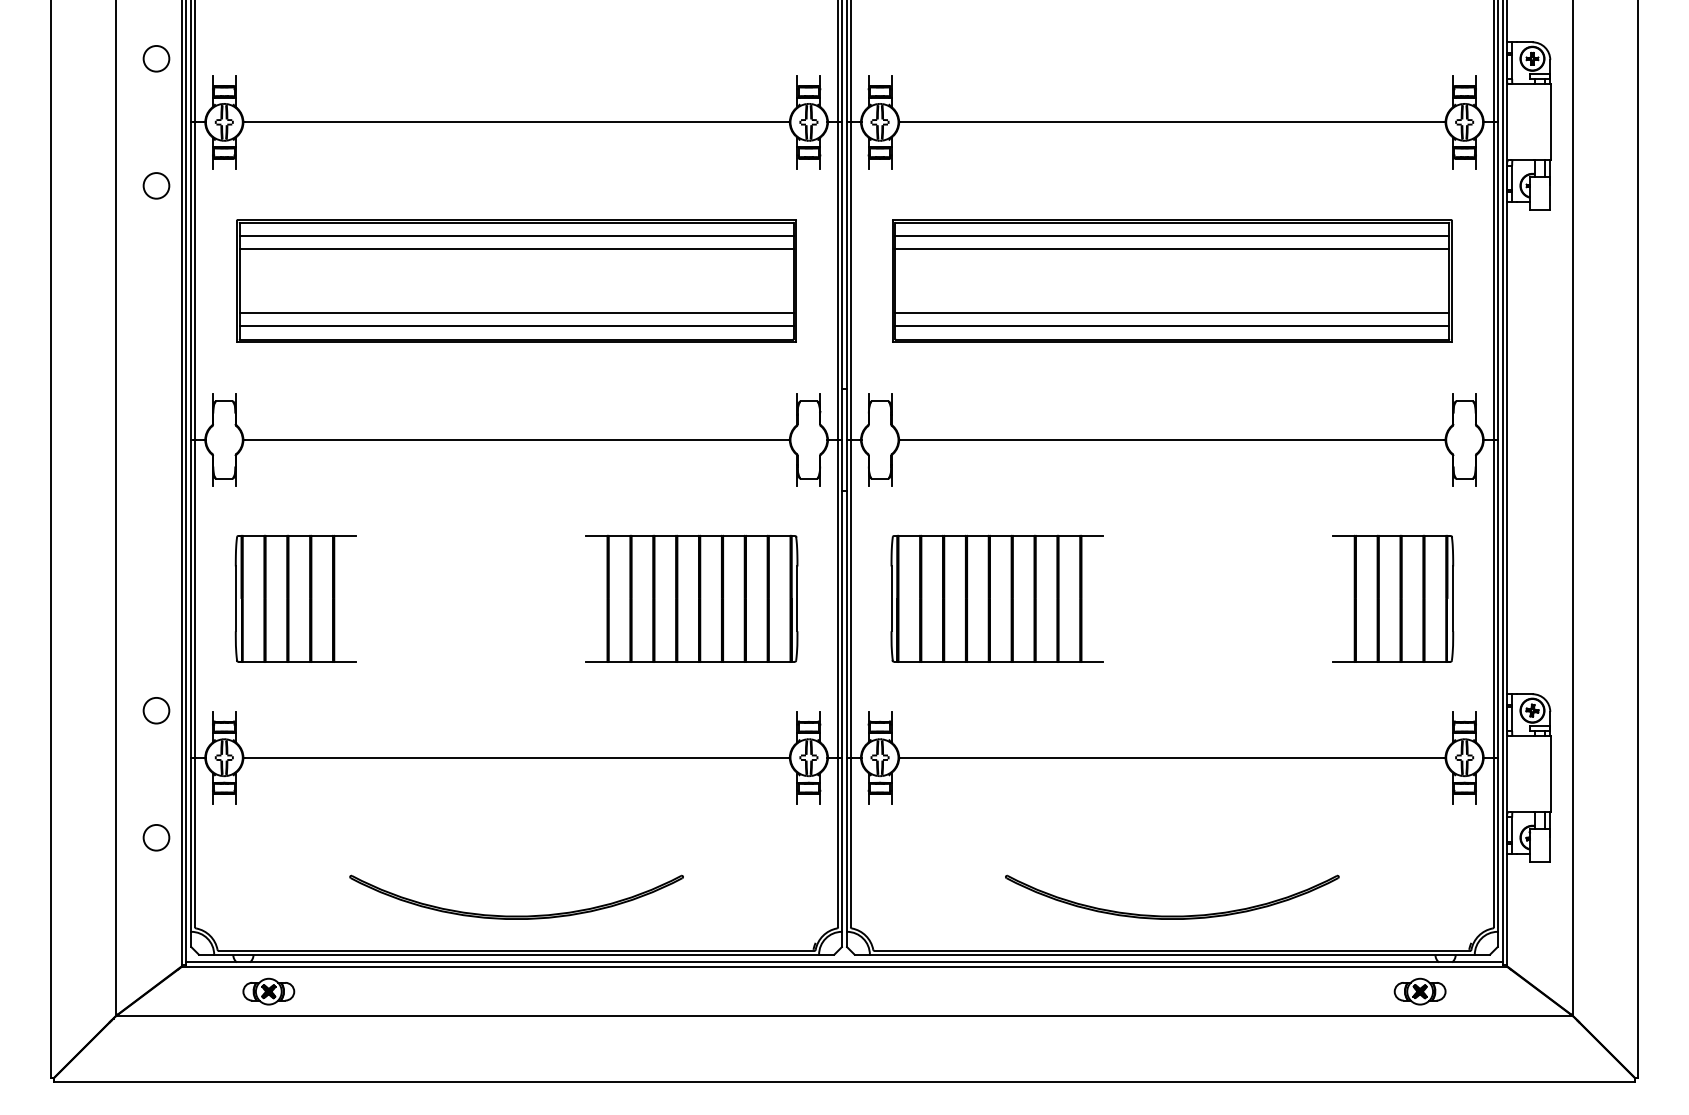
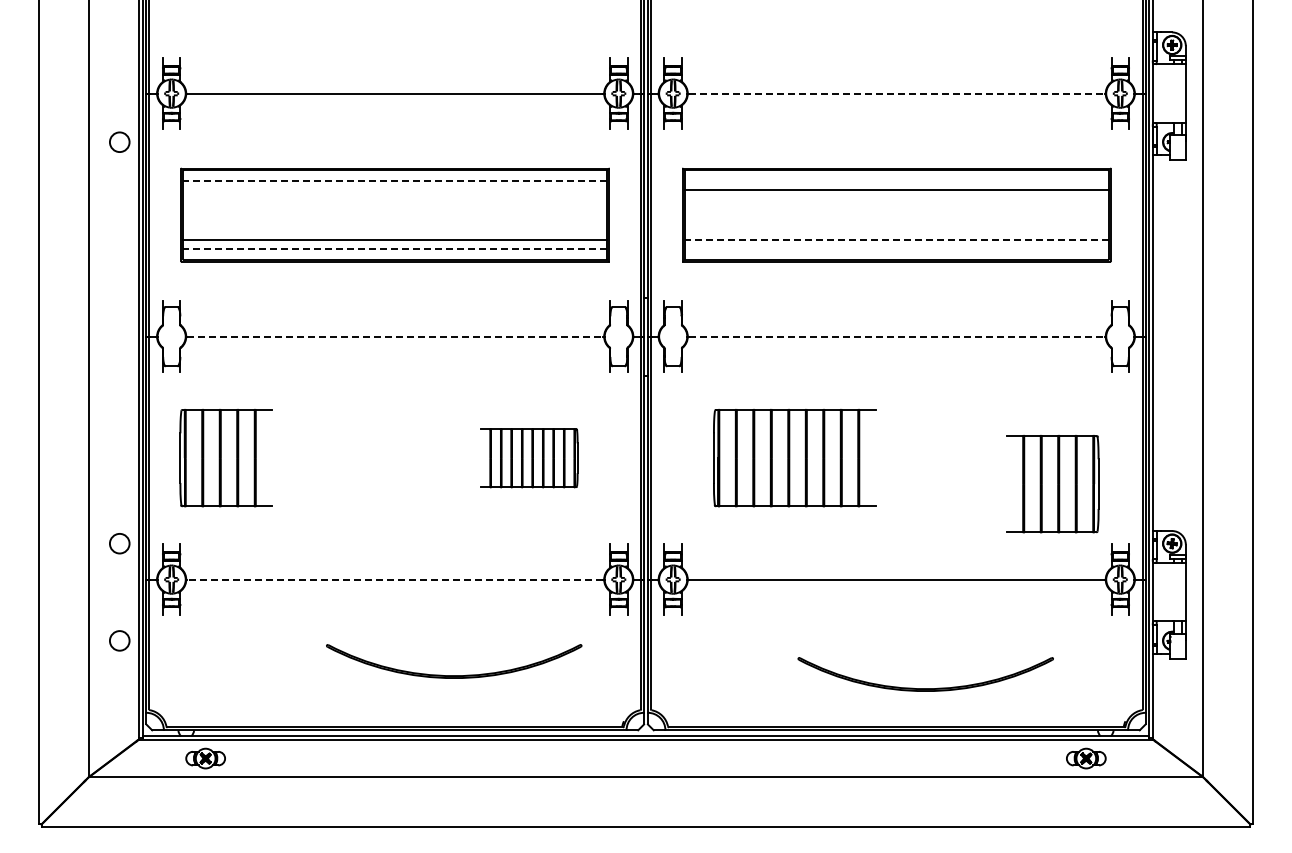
circle: (156, 58) -> (119, 44), removed
line: (1173, 122) -> (897, 93), solid -> dashed
line: (516, 235) -> (395, 180), solid -> dashed
line: (1172, 235) -> (896, 180), removed
line: (516, 248) -> (395, 190), removed
line: (1172, 313) -> (896, 239), solid -> dashed
line: (516, 326) -> (395, 249), solid -> dashed
line: (1172, 326) -> (896, 249), removed
line: (516, 439) -> (395, 336), solid -> dashed
line: (1173, 439) -> (897, 336), solid -> dashed
part: (690, 599) -> (528, 458), size x0.6
part: (996, 599) -> (794, 458), moved
part: (1392, 599) -> (1052, 484), moved
line: (515, 757) -> (394, 579), solid -> dashed
part: (516, 915) -> (454, 675), moved
part: (1172, 915) -> (925, 688), moved

